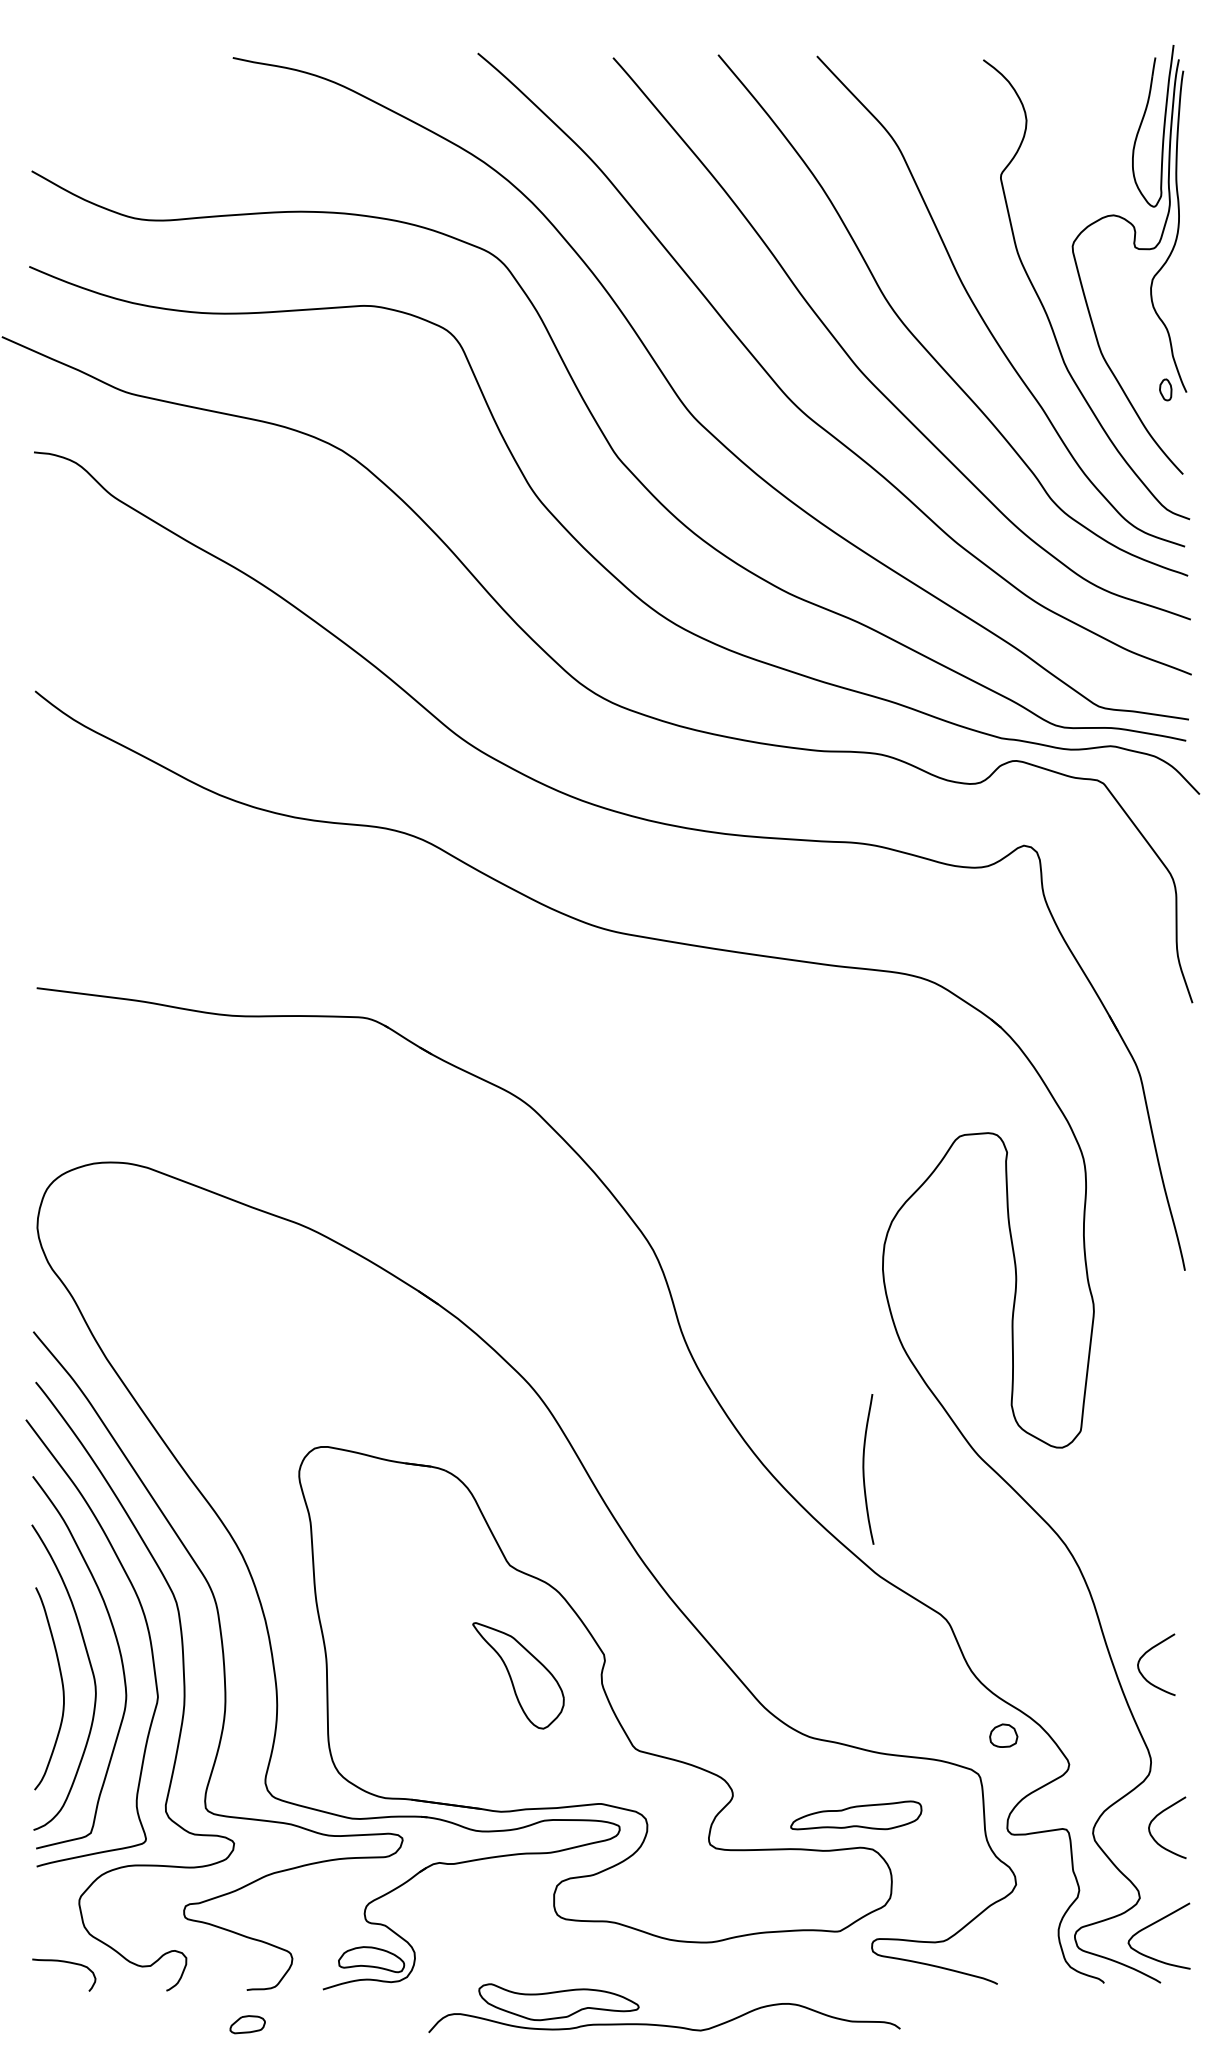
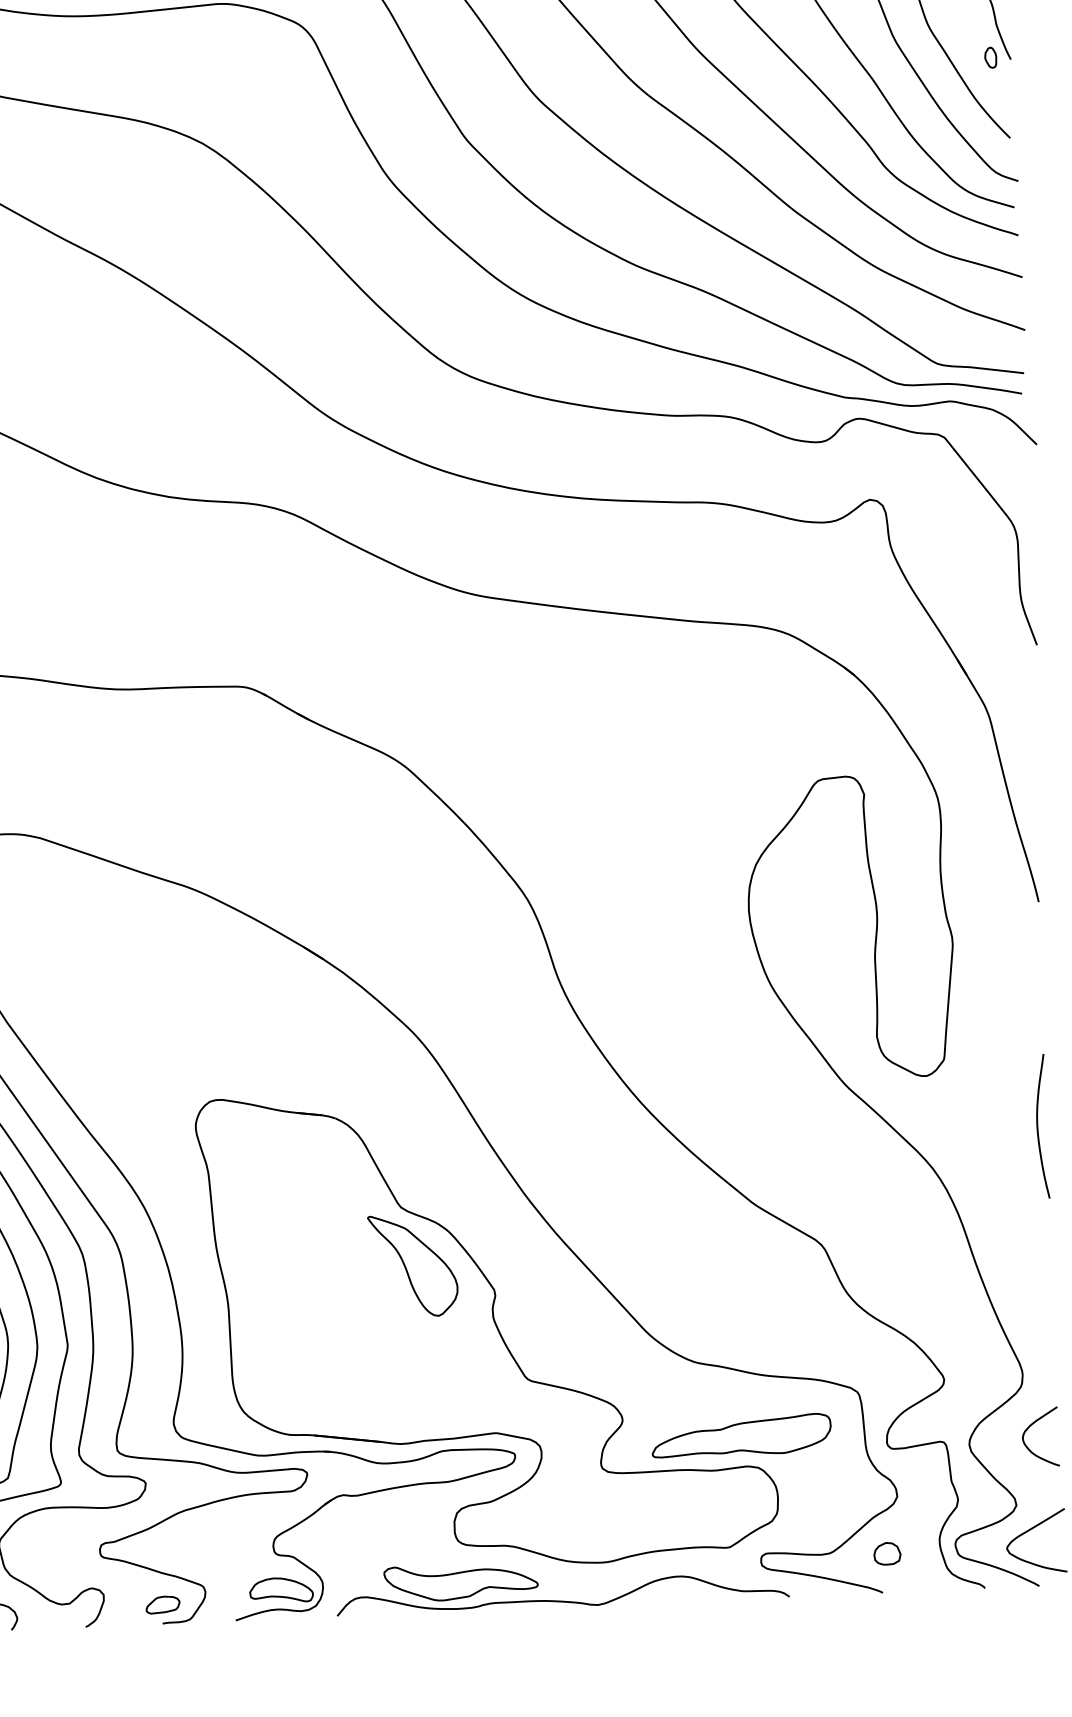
curve: (864, 1469) -> (1038, 1126), moved
curve: (1149, 1651) -> (1017, 1268), removed
part: (518, 1675) -> (413, 1265), moved
part: (1003, 1735) -> (887, 1553), moved
part: (856, 1815) -> (741, 1435), size x1.43
part: (247, 2024) -> (162, 1604), moved
part: (664, 2024) -> (563, 1600), moved

